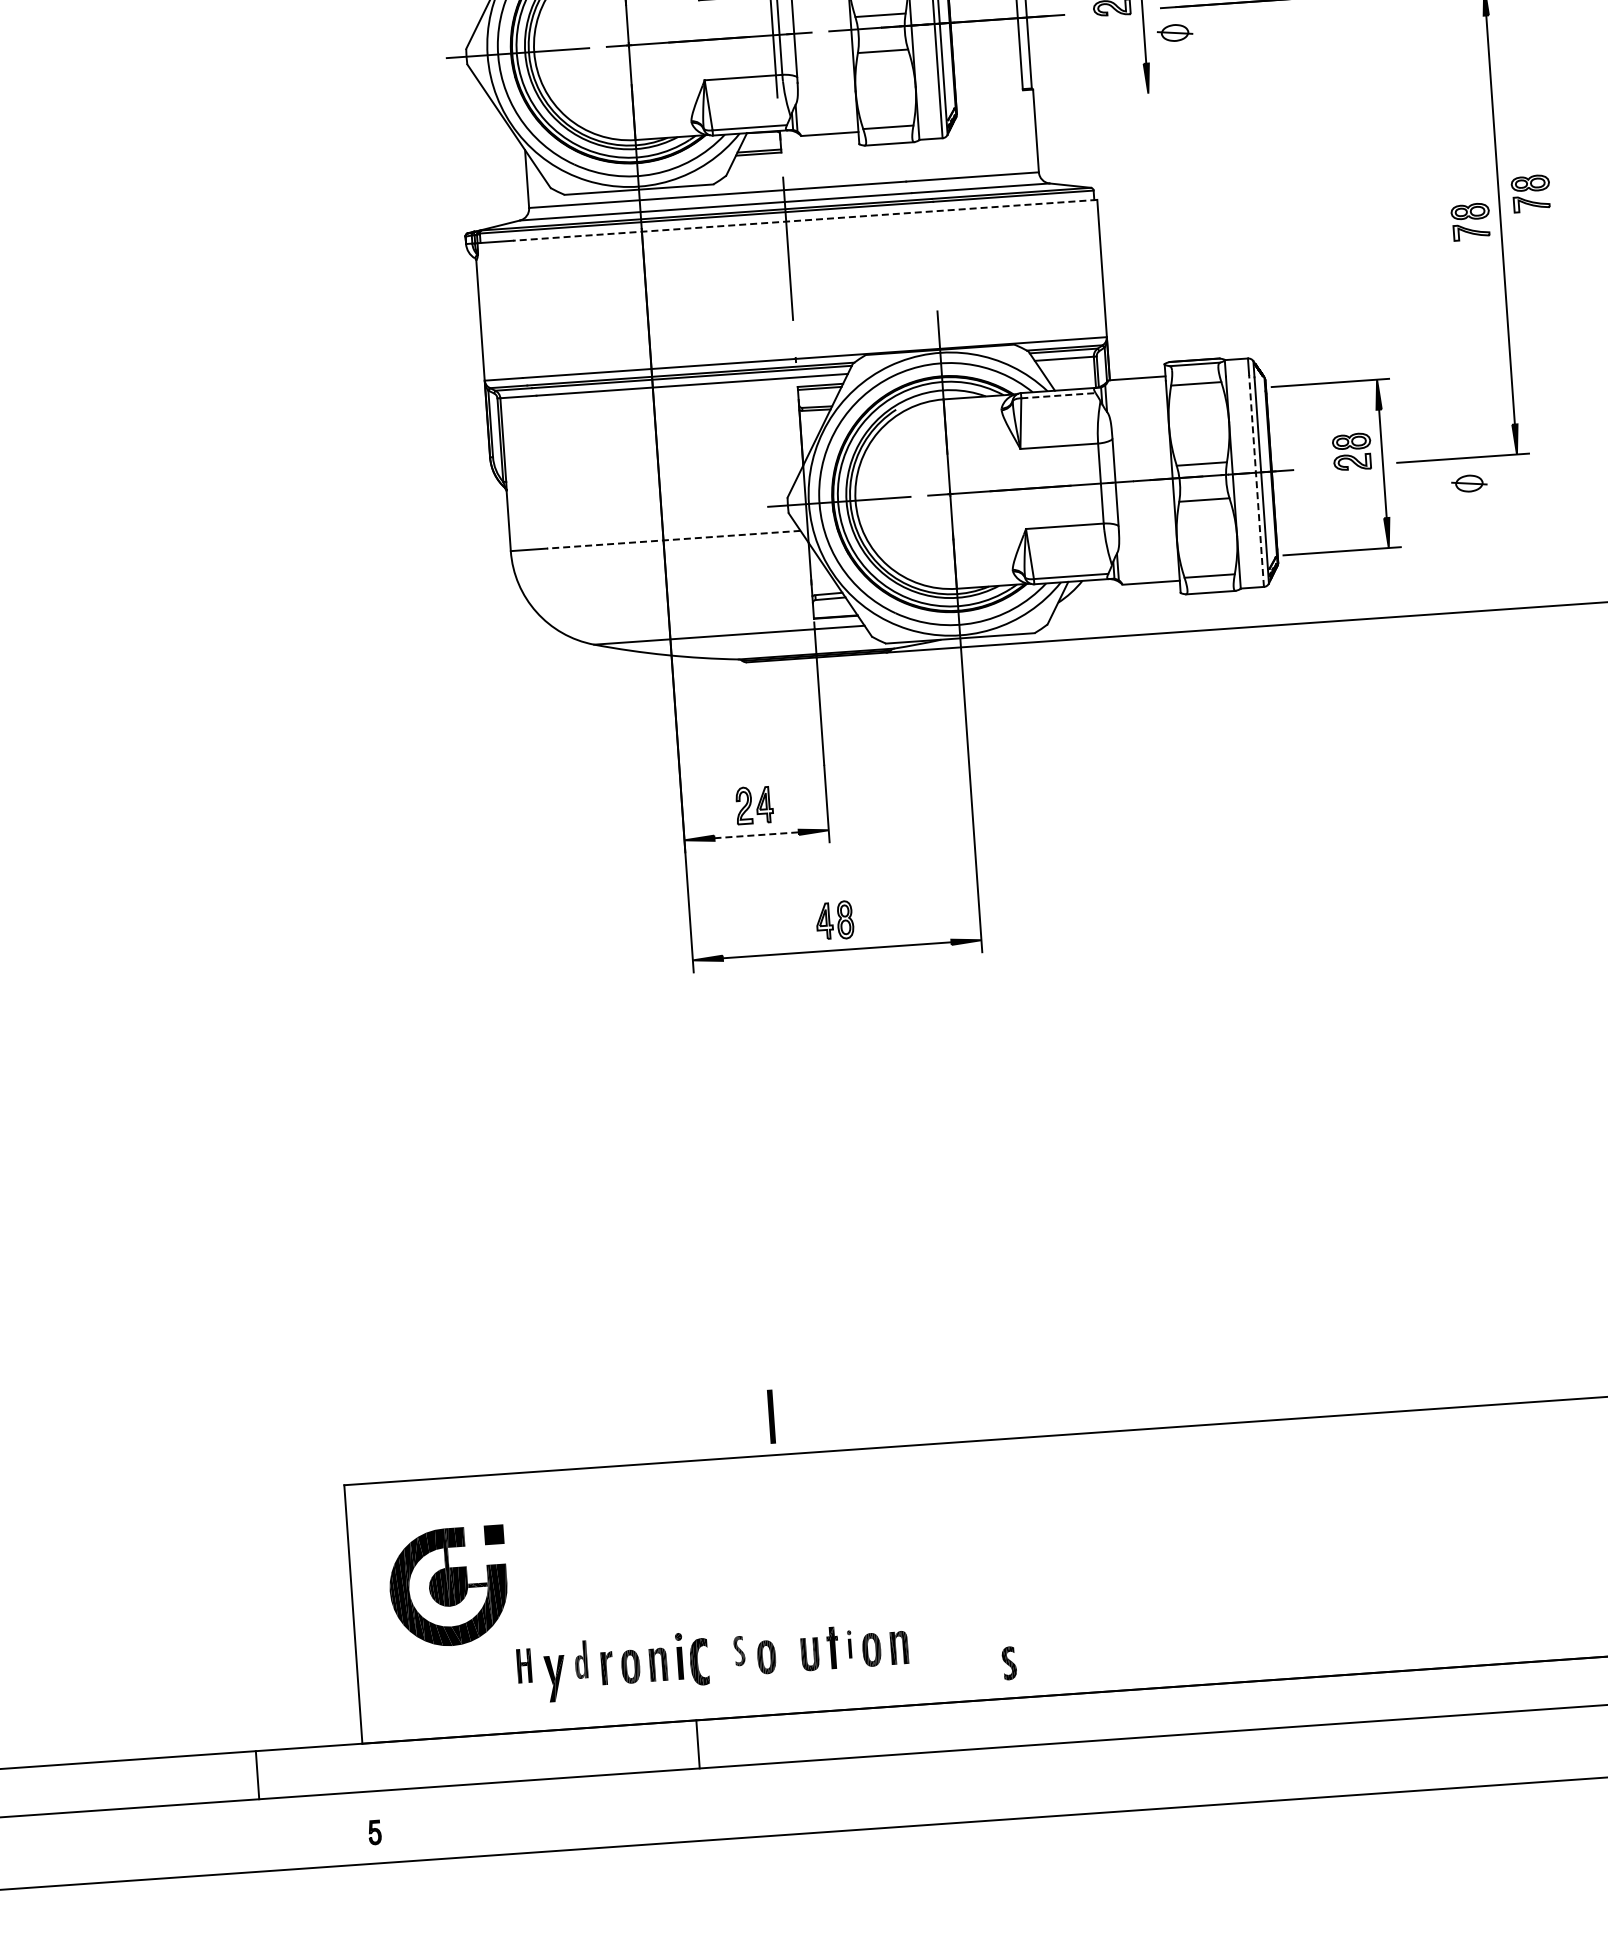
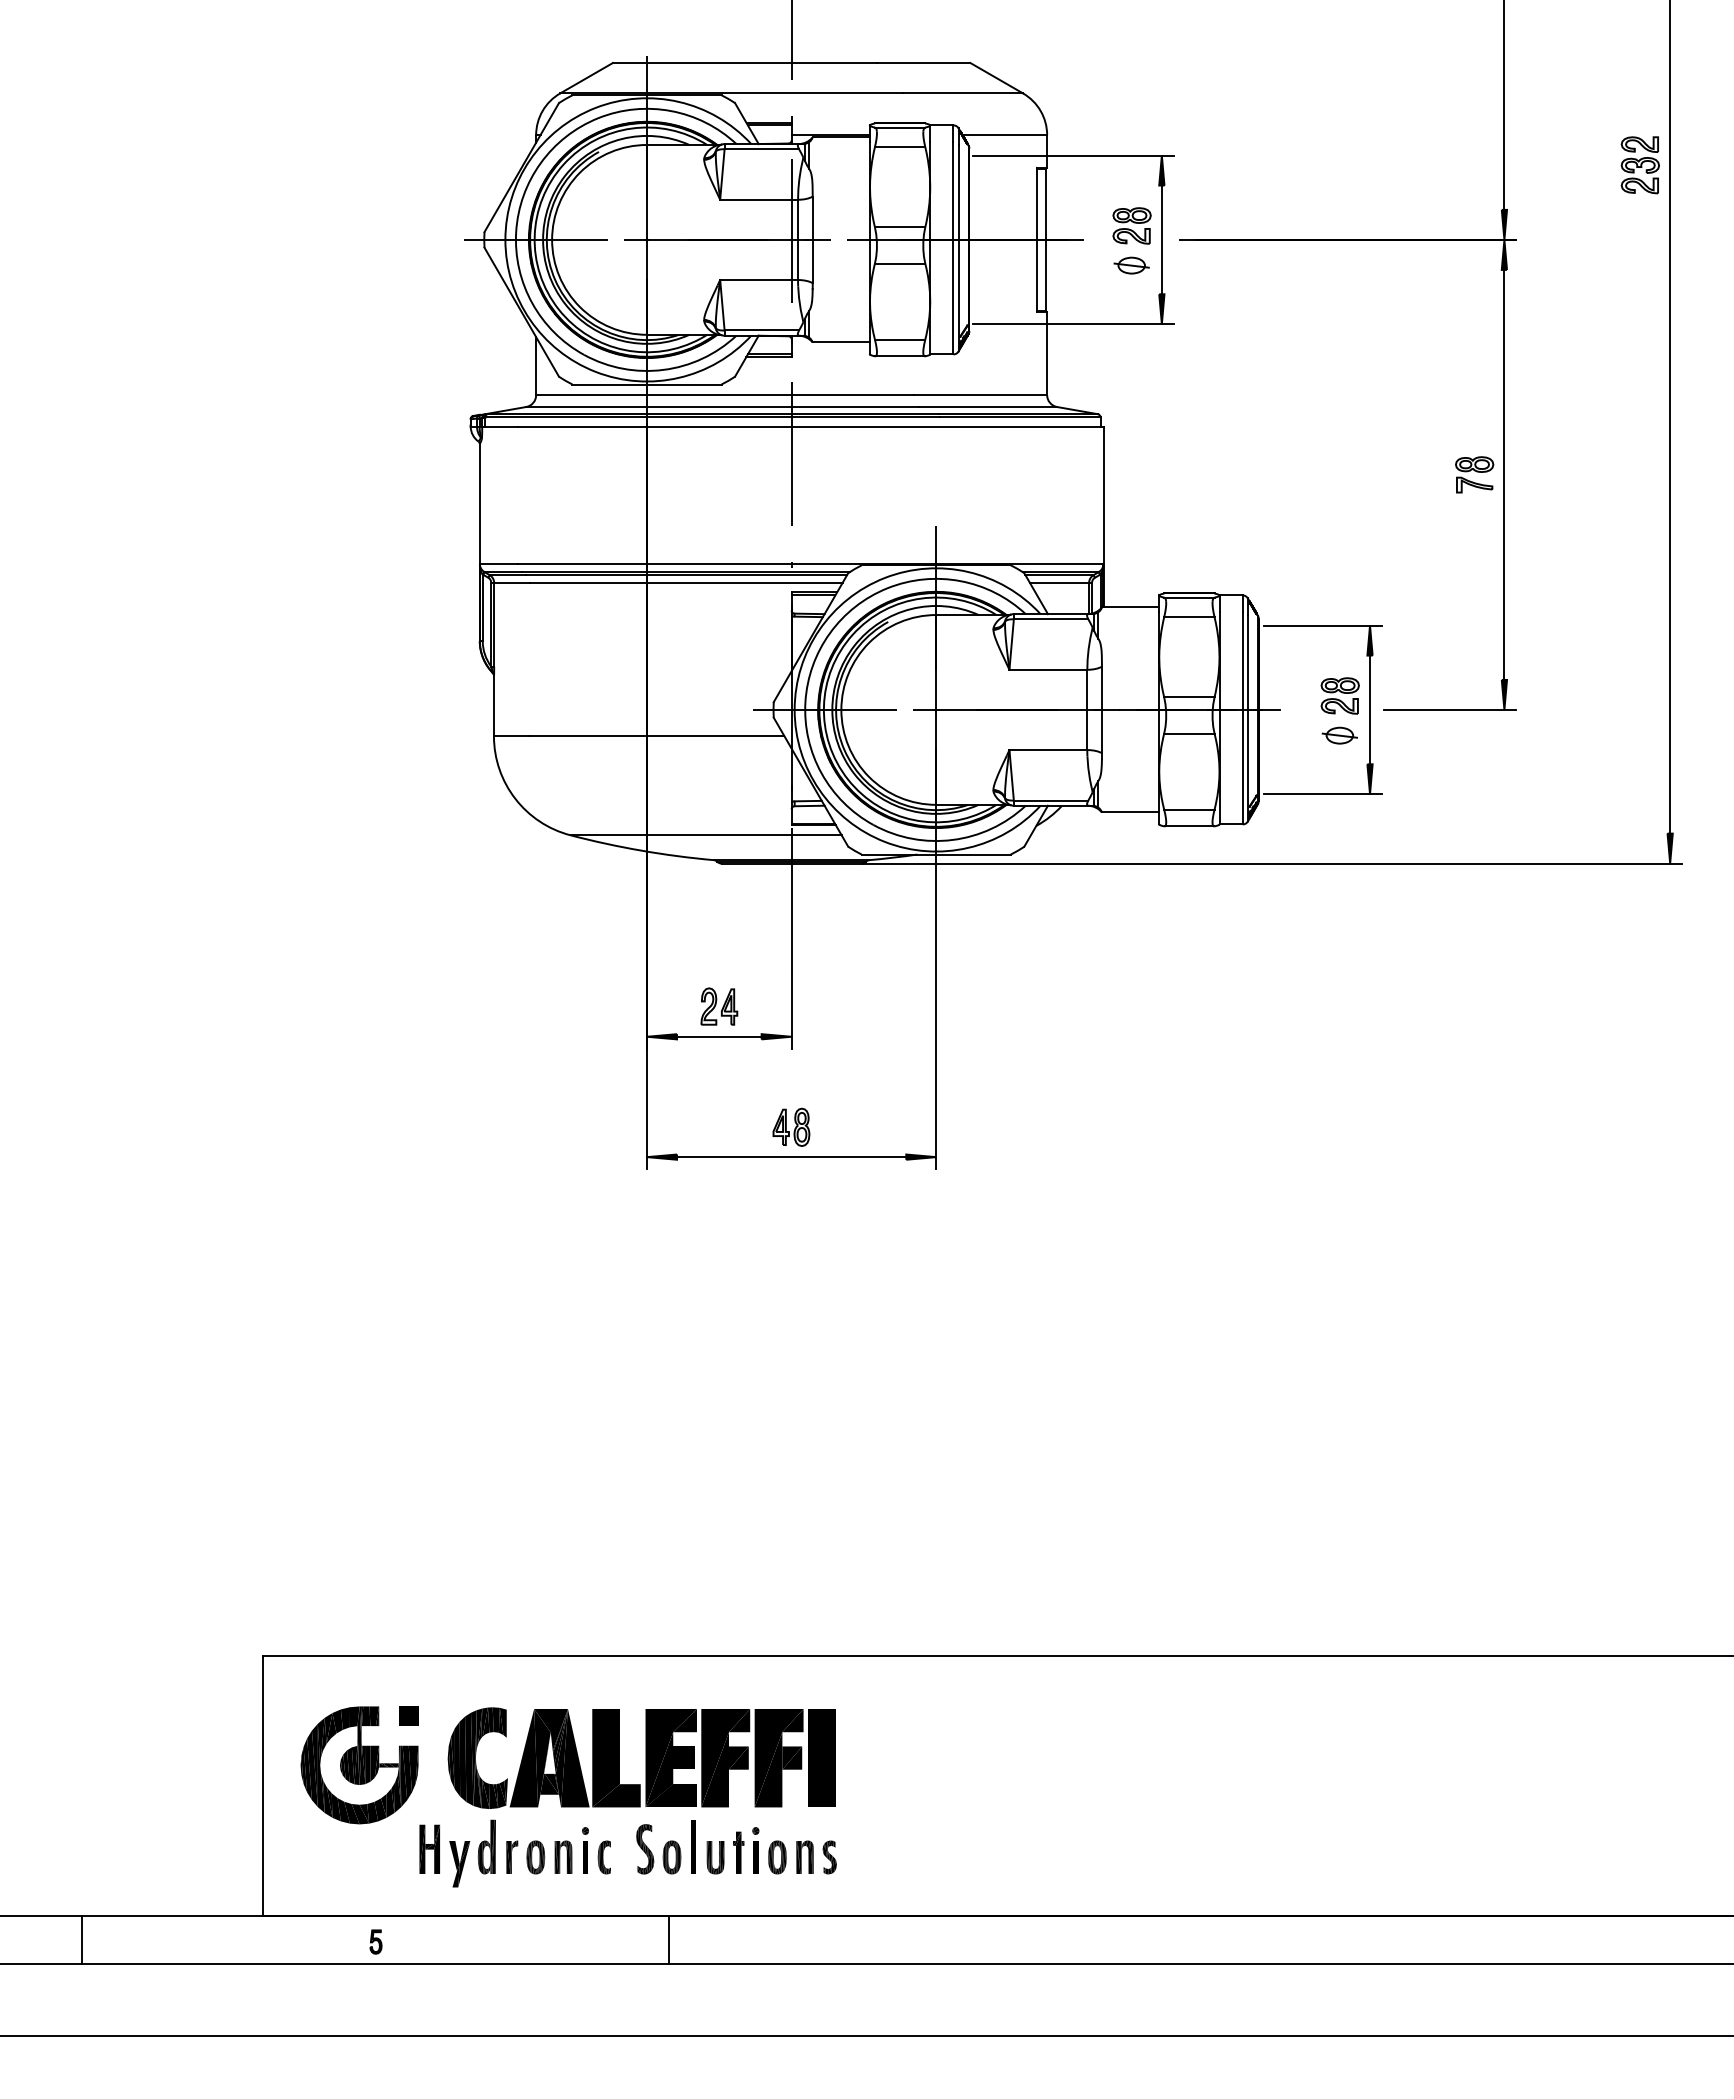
part: (1174, 32) -> (1131, 265), moved
line: (1059, 100) -> (1072, 324), added
part: (1530, 193) -> (1536, 450), removed
line: (804, 220) -> (810, 426), dashed -> solid
line: (1058, 395) -> (1051, 619), dashed -> solid
line: (1256, 480) -> (1242, 717), dashed -> solid
part: (1468, 483) -> (1339, 735), moved
line: (672, 540) -> (656, 736), dashed -> solid
line: (756, 834) -> (719, 1036), dashed -> solid
line: (771, 1416) -> (693, 1846), moved
part: (729, 1559) -> (641, 1757), added
part: (849, 1644) -> (755, 1850), size x1.67
part: (739, 1651) -> (645, 1849), size x1.67
part: (580, 1659) -> (486, 1846), size x1.43
part: (698, 1662) -> (603, 1857), size x0.71
part: (1009, 1663) -> (829, 1857), moved
part: (524, 1665) -> (429, 1848), size x1.43
line: (698, 1744) -> (669, 1939), moved
line: (257, 1775) -> (81, 1939), moved
part: (374, 1832) -> (375, 1941), moved

